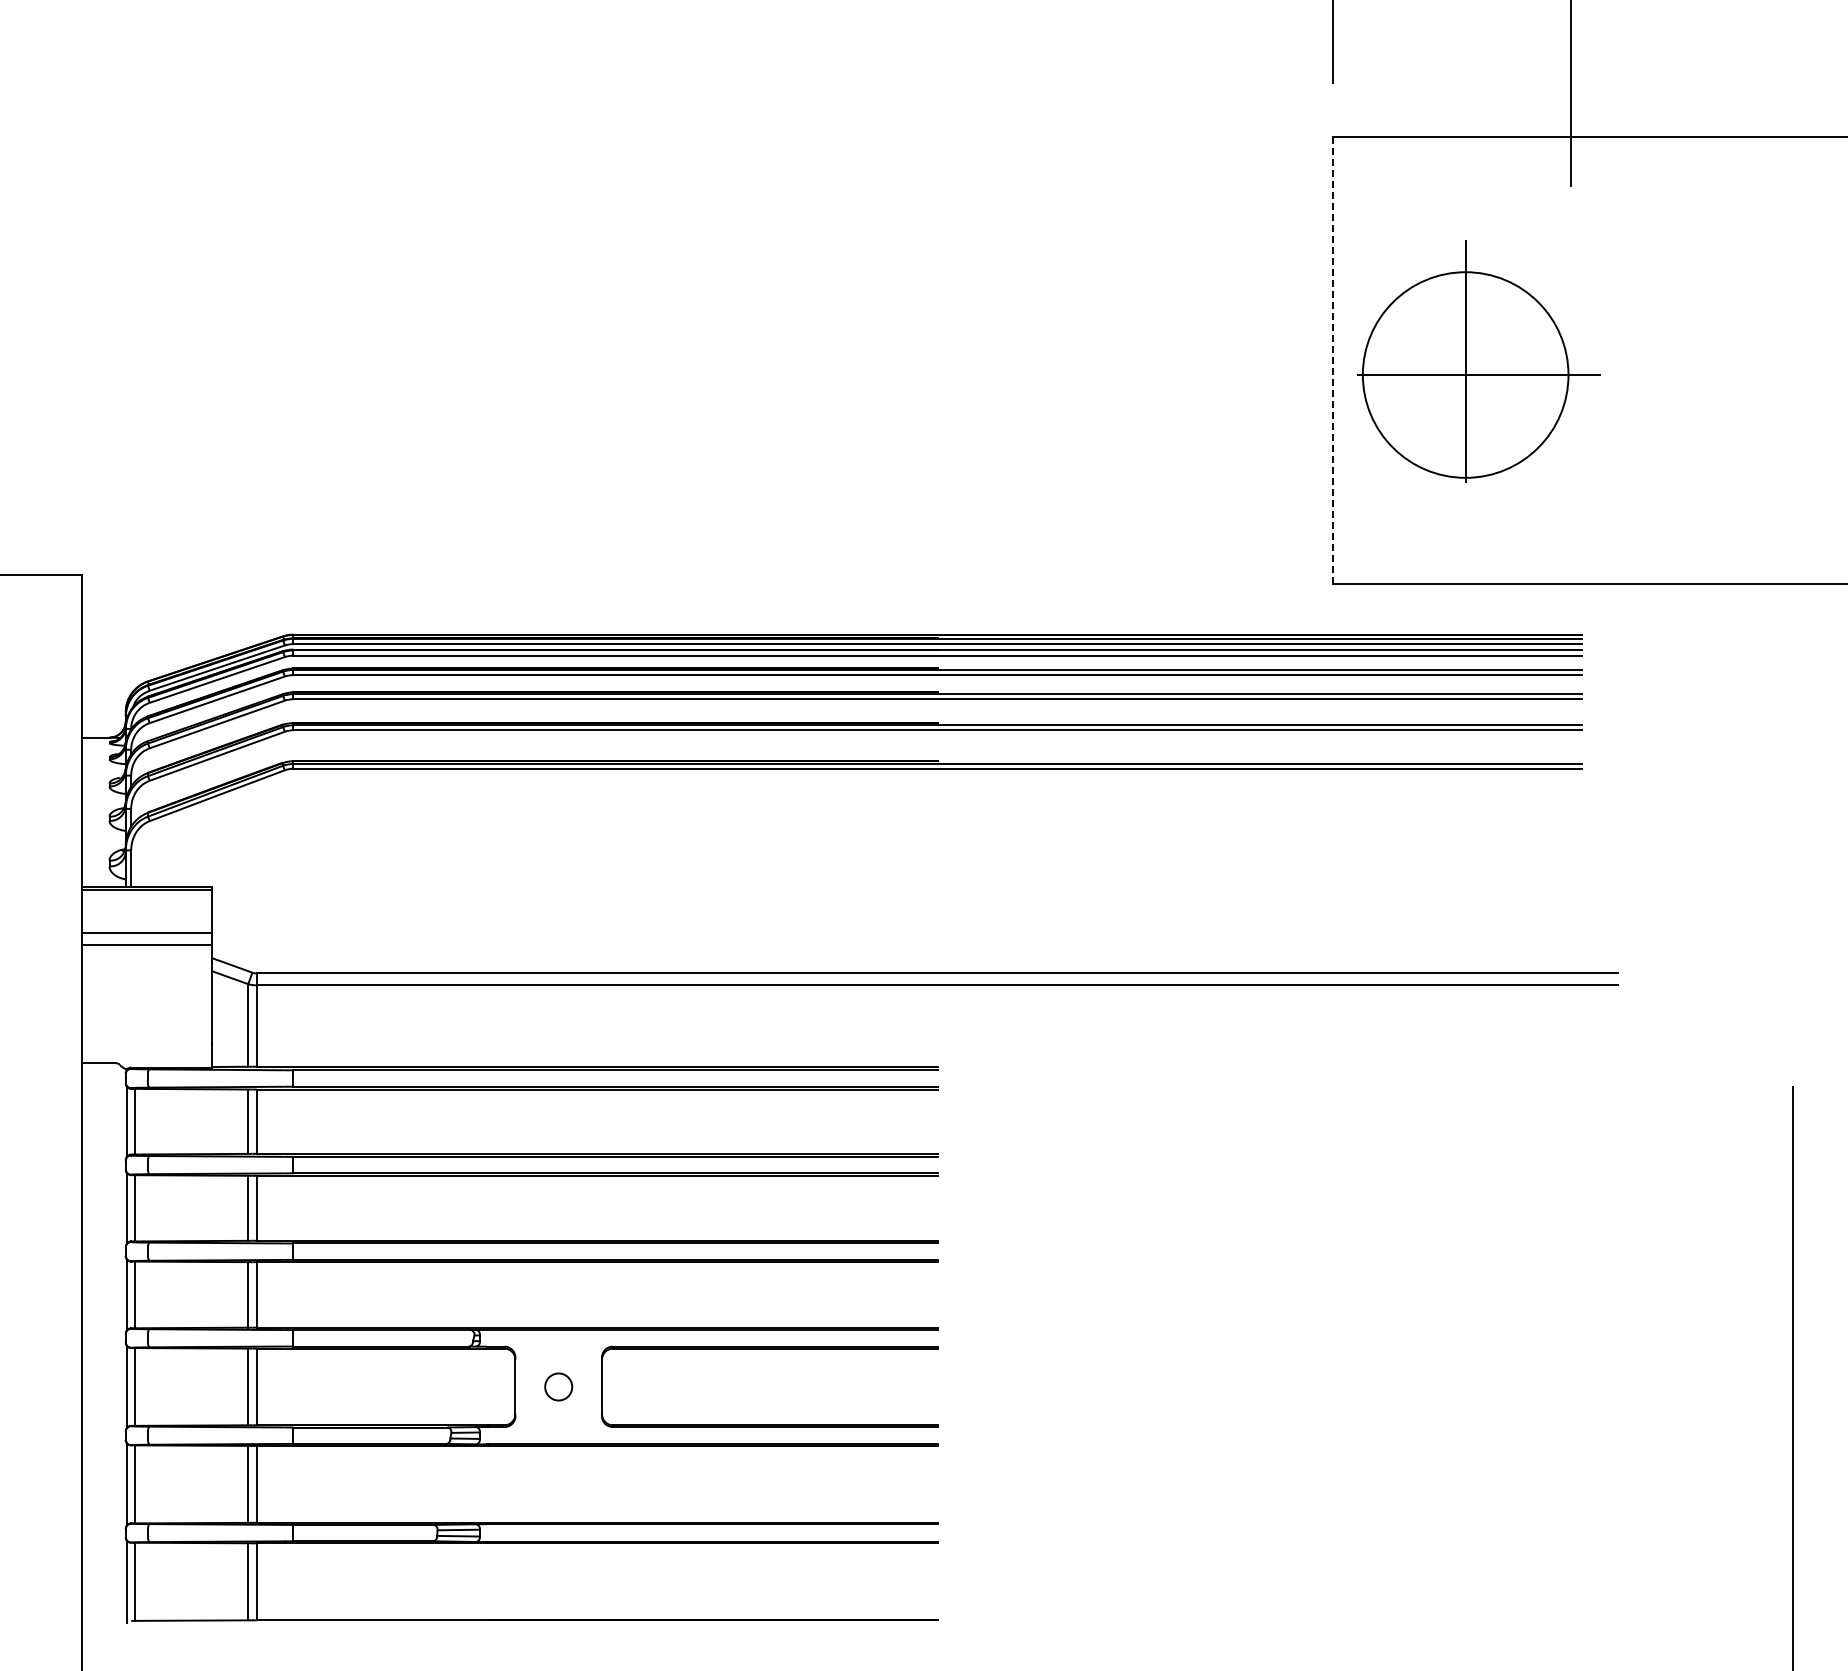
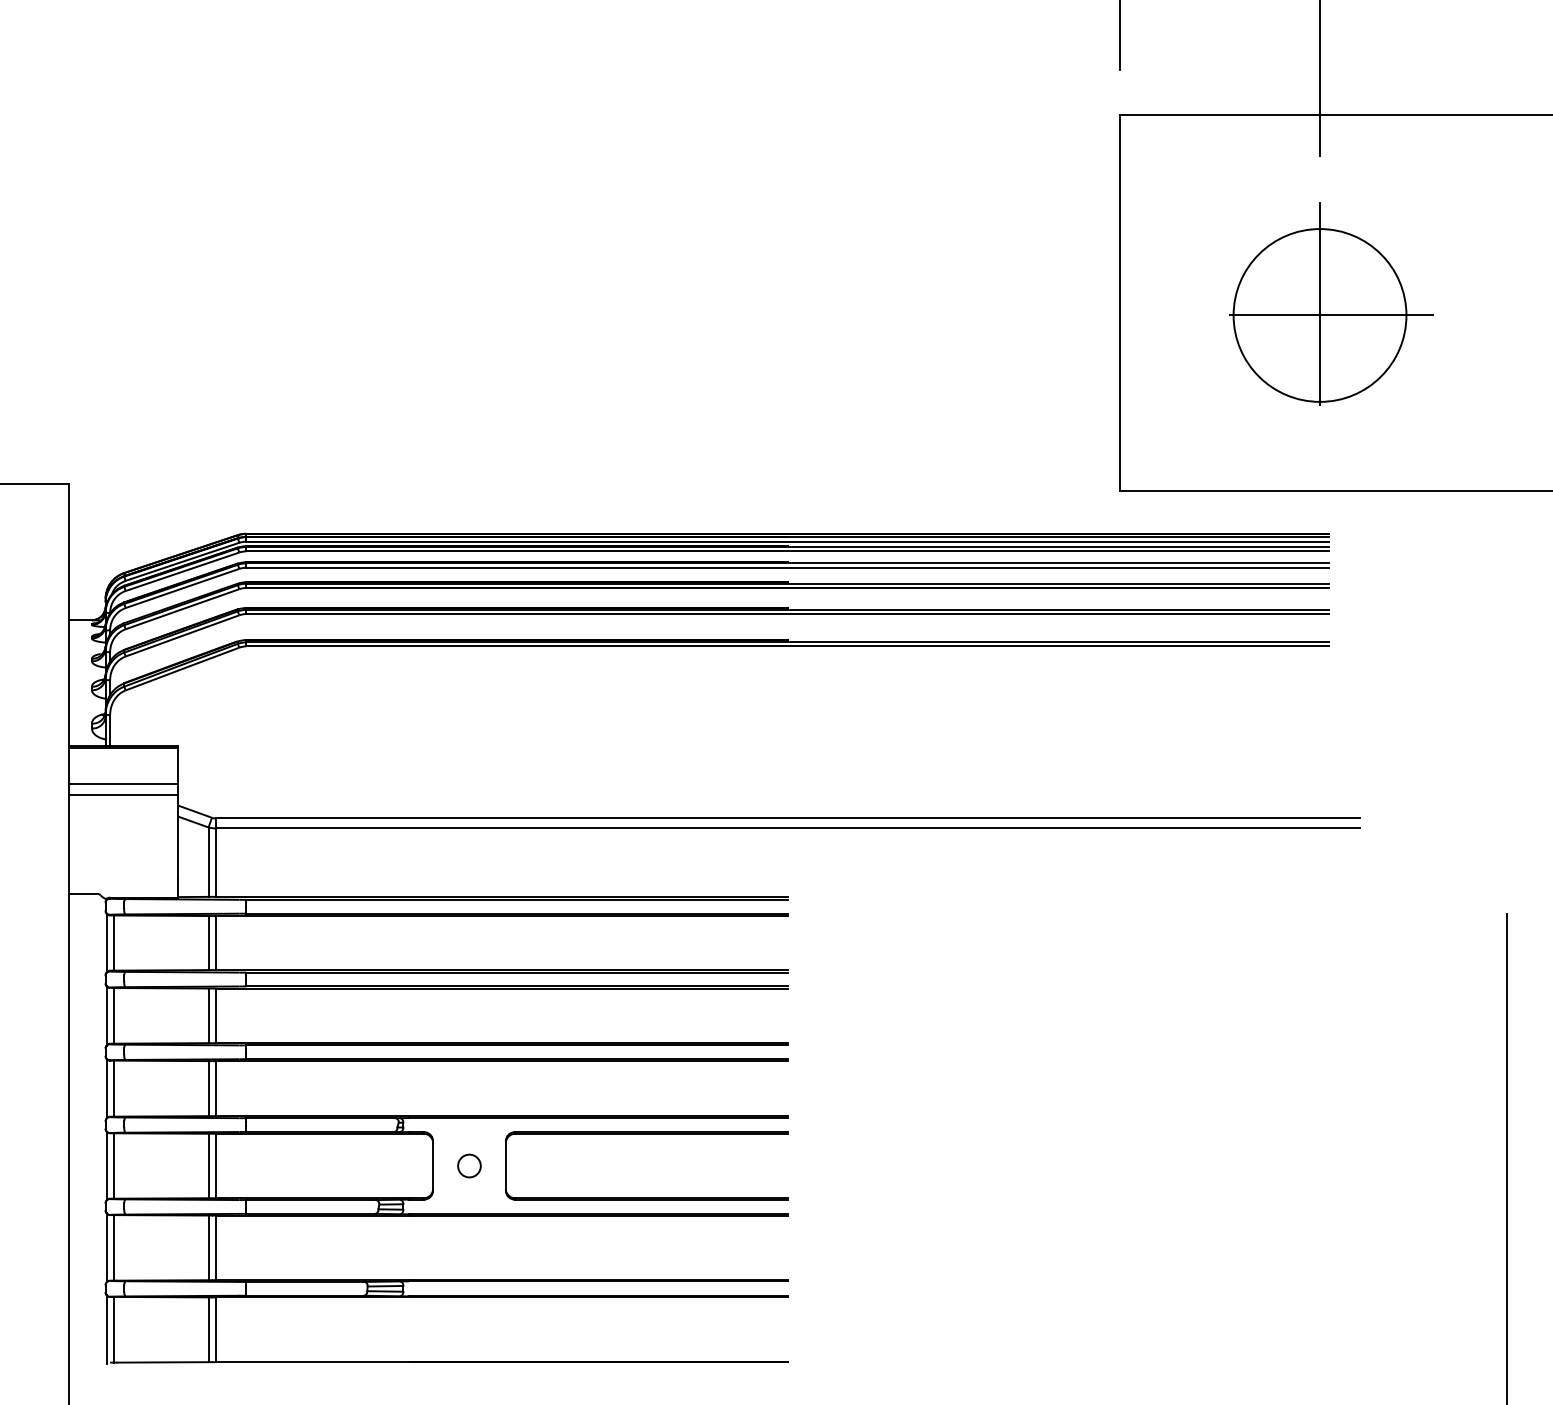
line: (1332, 360) -> (1119, 303), dashed -> solid
part: (1478, 361) -> (1330, 304), moved

